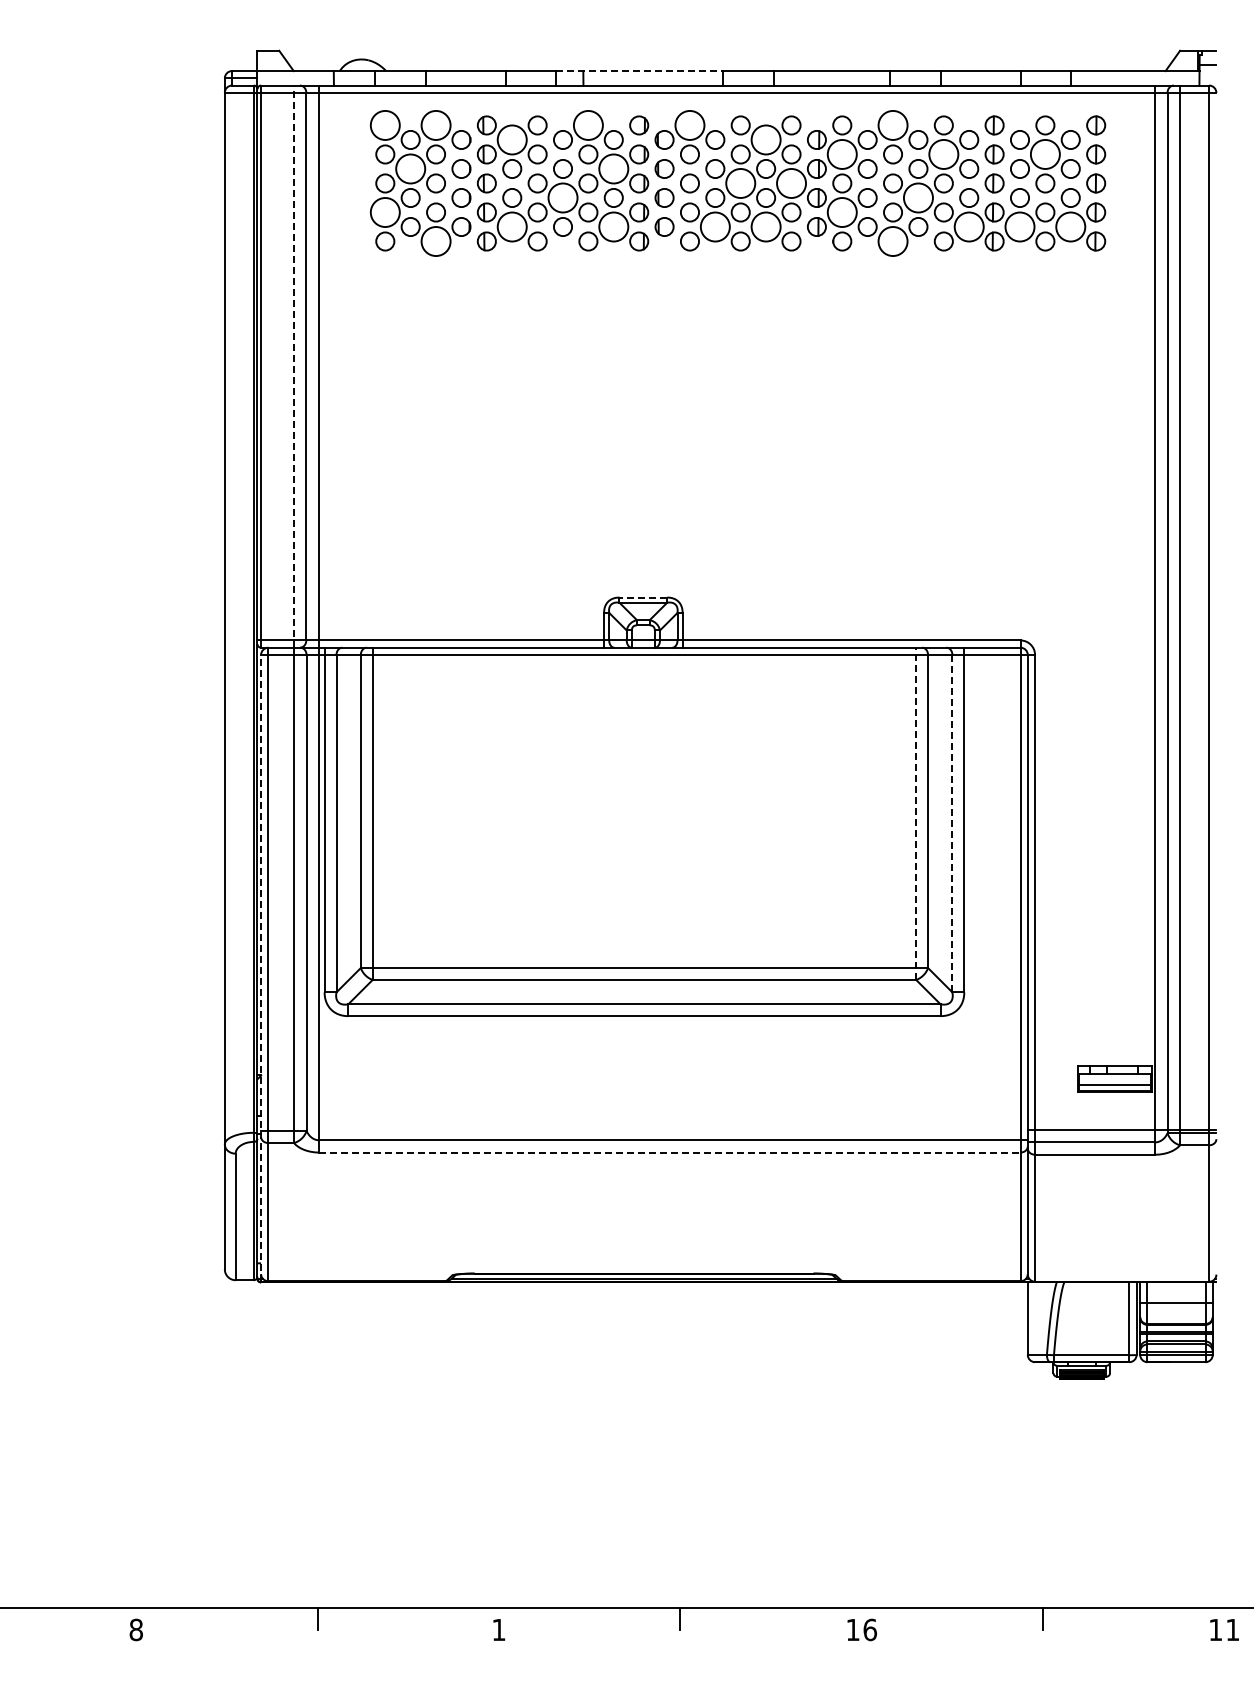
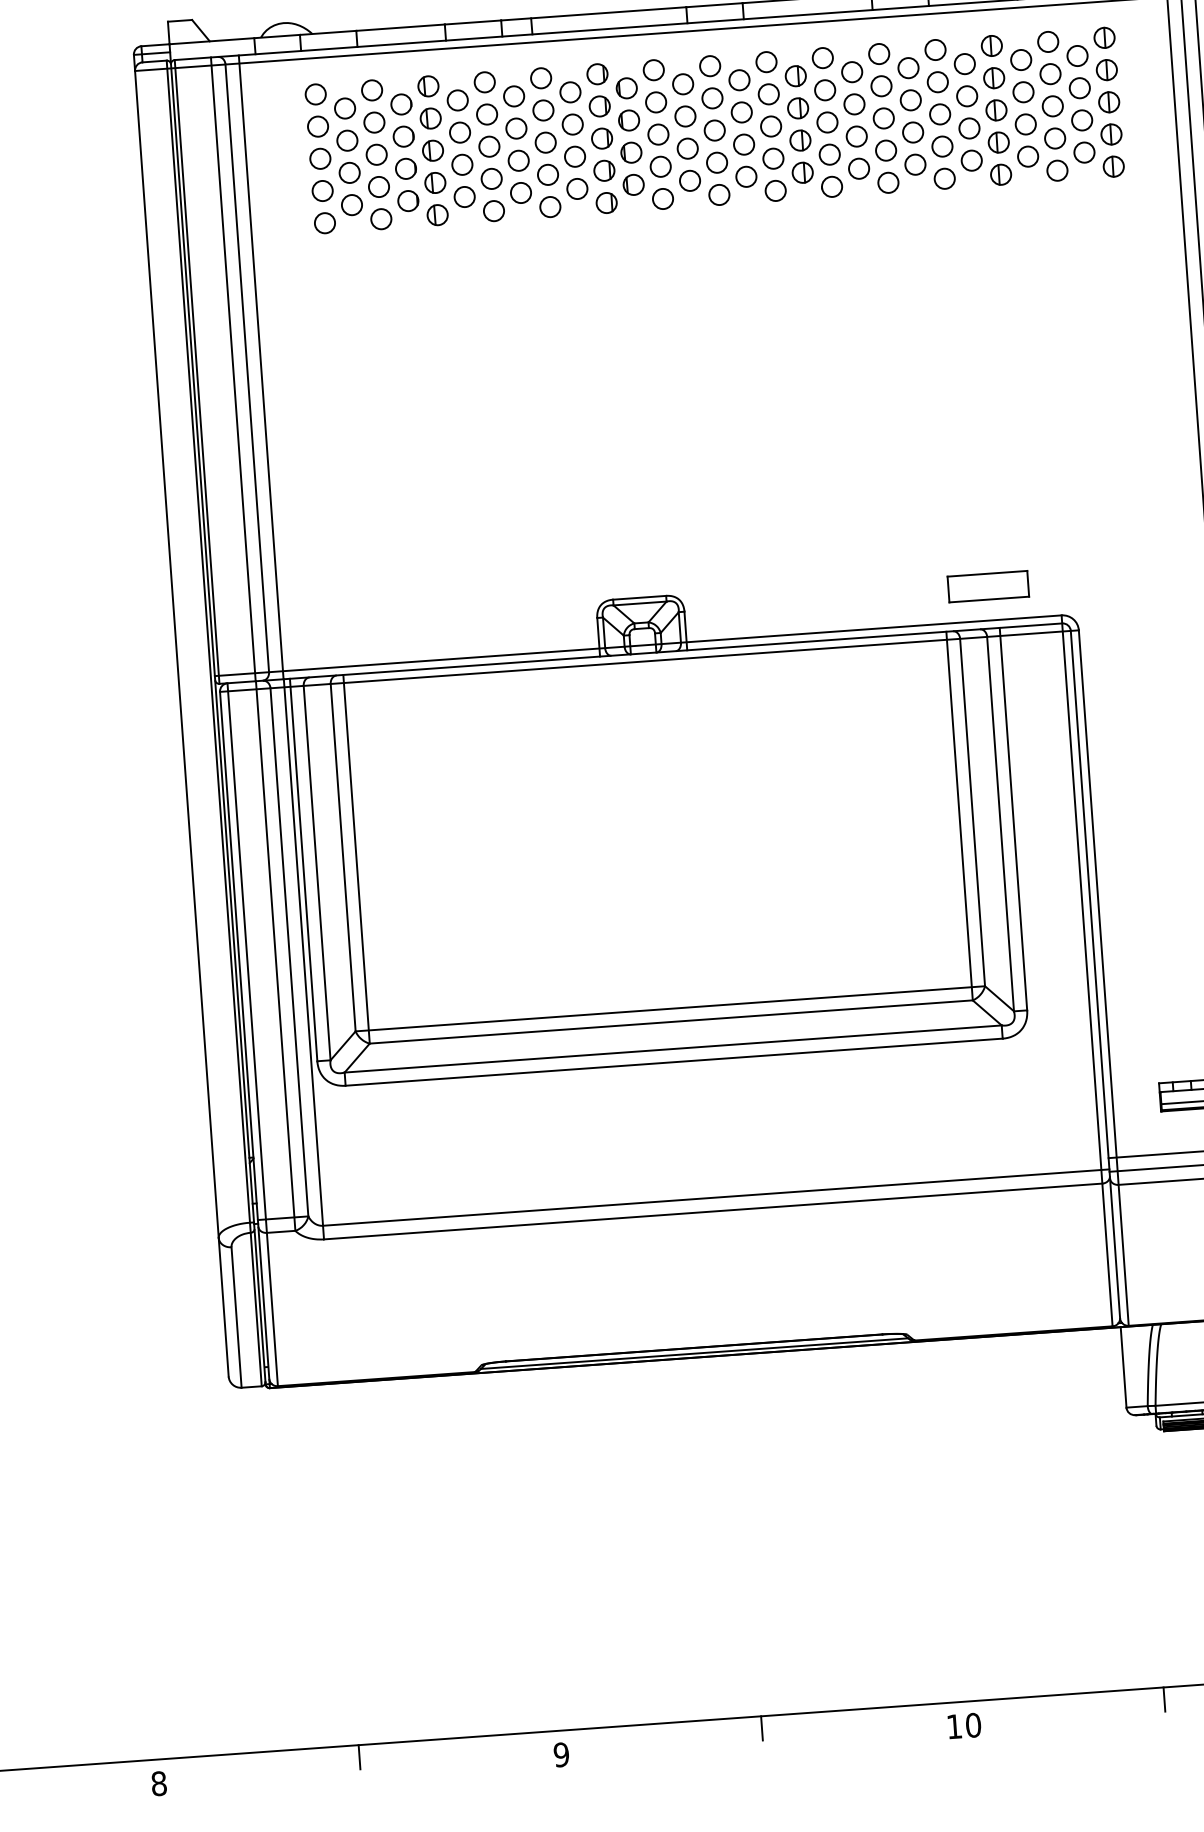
line: (640, 71) -> (594, 14), dashed -> solid
circle: (385, 125) -> (315, 94), size x0.62
circle: (436, 125) -> (372, 90), size x0.62
circle: (588, 125) -> (541, 78), size x0.62
circle: (689, 125) -> (653, 70), size x0.62
circle: (893, 125) -> (879, 54), size x0.62
circle: (512, 139) -> (458, 99), size x0.62
circle: (766, 139) -> (739, 79), size x0.62
circle: (842, 154) -> (825, 90), size x0.62
circle: (943, 154) -> (937, 82), size x0.62
circle: (1045, 154) -> (1050, 74), size x0.62
circle: (410, 168) -> (347, 140), size x0.62
circle: (613, 168) -> (572, 124), size x0.62
circle: (740, 183) -> (714, 130), size x0.62
circle: (791, 183) -> (771, 126), size x0.62
circle: (562, 197) -> (518, 160), size x0.62
circle: (918, 197) -> (913, 131), size x0.62
circle: (385, 212) -> (322, 191), size x0.62
circle: (842, 212) -> (830, 154), size x0.62
circle: (512, 226) -> (464, 196), size x0.62
circle: (613, 226) -> (577, 188), size x0.62
circle: (715, 226) -> (690, 180), size x0.62
circle: (766, 226) -> (746, 176), size x0.62
circle: (969, 226) -> (972, 160), size x0.62
circle: (1019, 226) -> (1027, 156), size x0.62
circle: (1070, 226) -> (1084, 152), size x0.62
circle: (436, 241) -> (381, 219), size x0.62
circle: (893, 241) -> (888, 182), size x0.62
line: (293, 366) -> (233, 369), dashed -> solid
line: (643, 597) -> (639, 597), dashed -> solid
part: (956, 609) -> (988, 586), added
line: (916, 813) -> (959, 815), dashed -> solid
line: (952, 823) -> (1000, 823), dashed -> solid
line: (261, 968) -> (245, 1039), dashed -> solid
line: (669, 1152) -> (712, 1211), dashed -> solid
text: (498, 1629) -> (560, 1754), 1 -> 9
text: (870, 1629) -> (973, 1724), 16 -> 10

